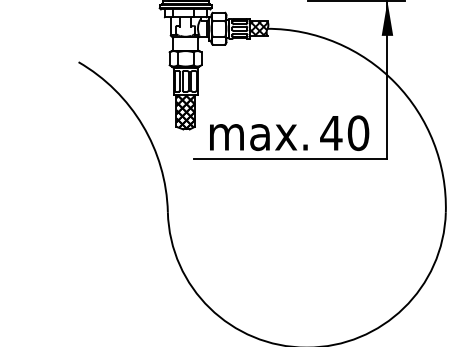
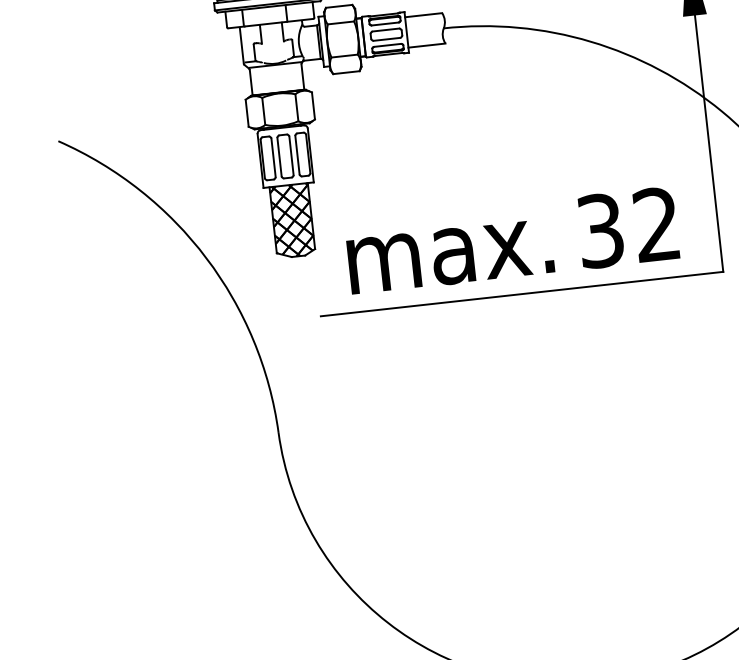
hatch: (258, 28) -> (424, 29), removed
text: (344, 133) -> (628, 228), 40 -> 32

